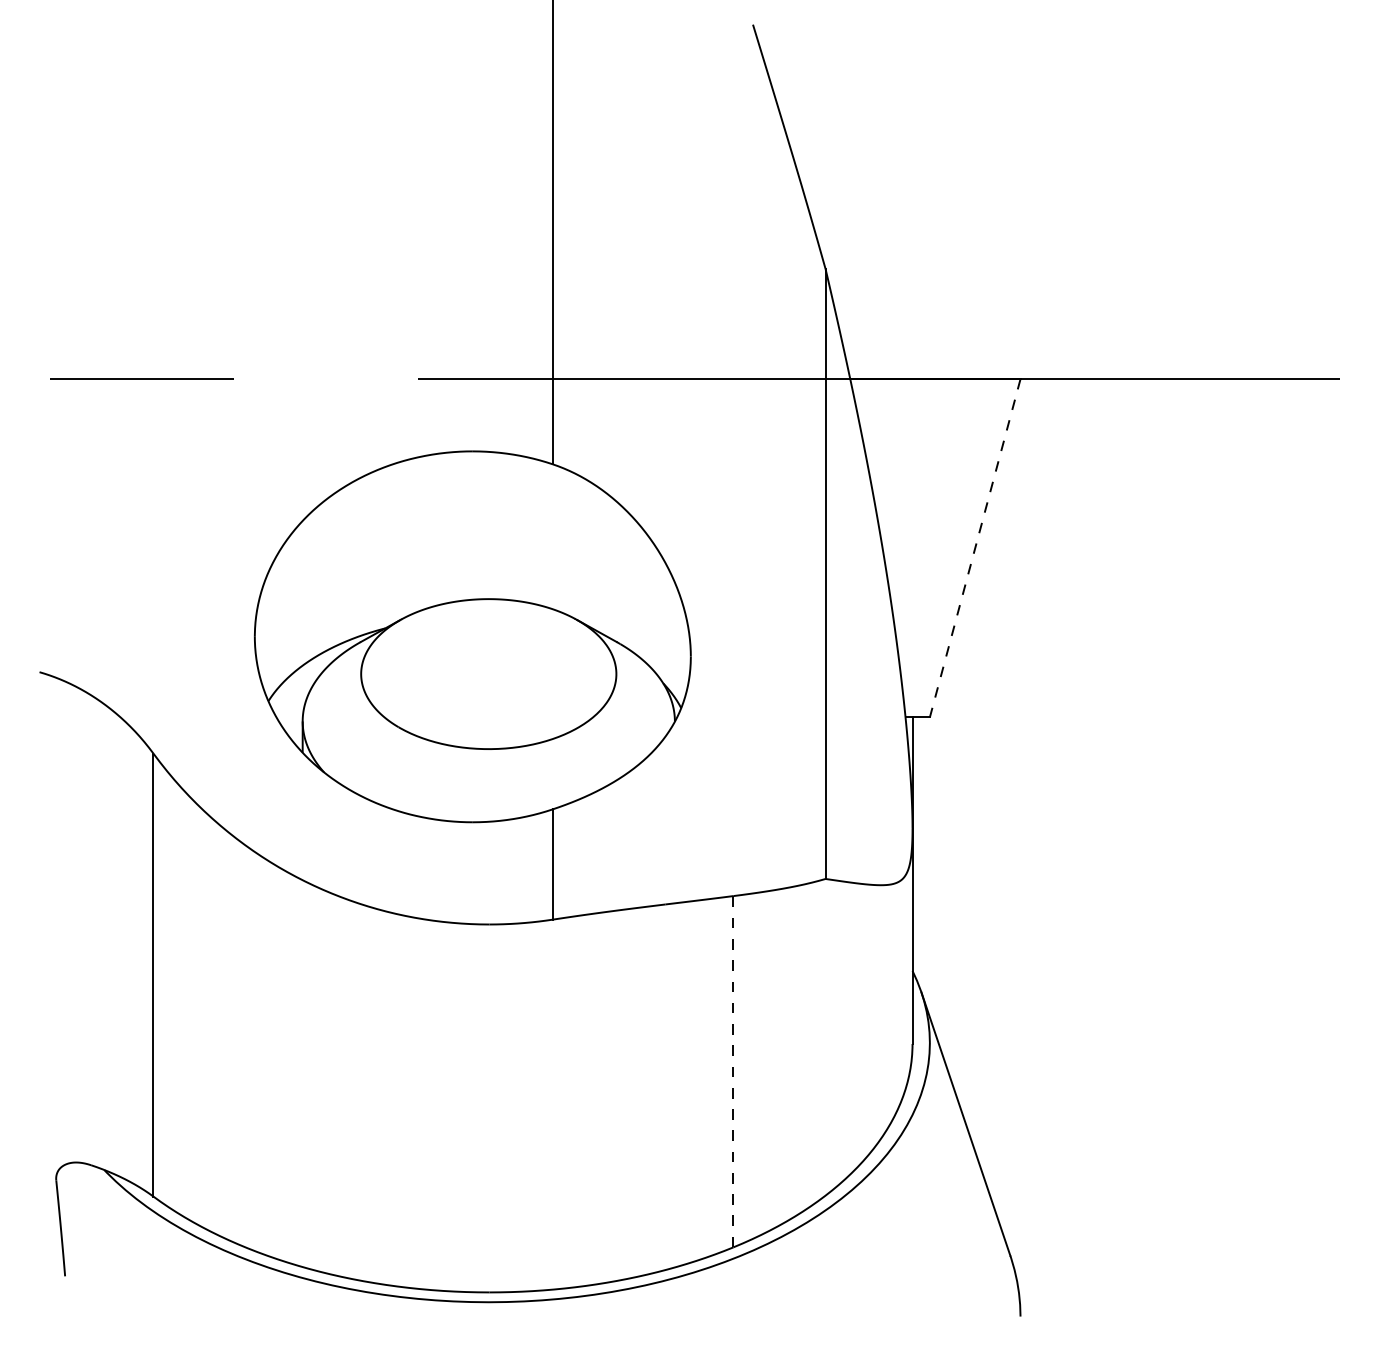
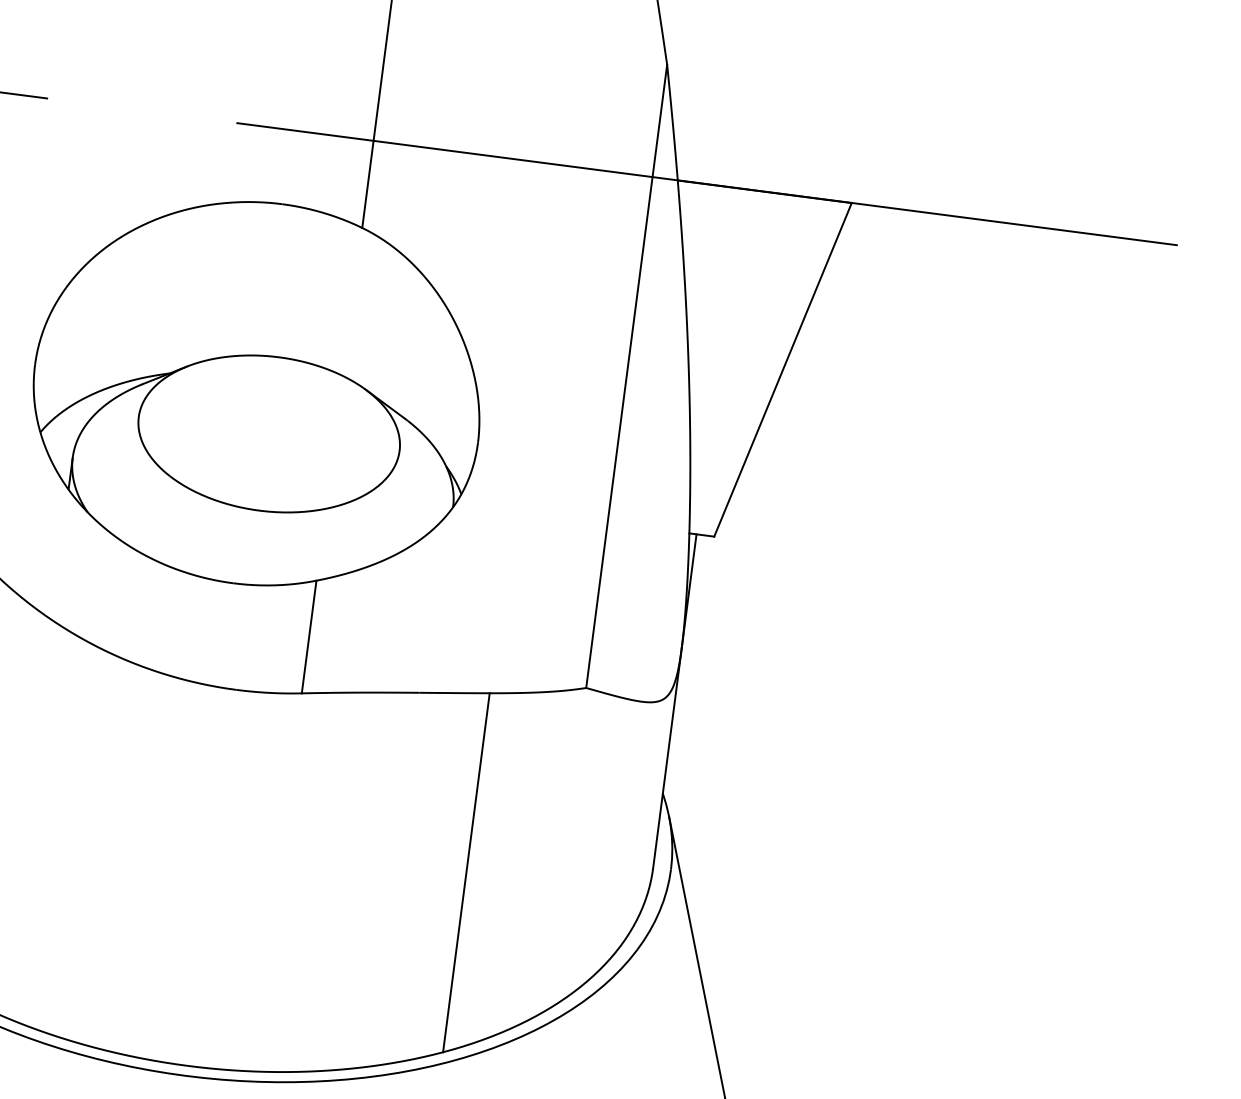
line: (975, 548) -> (783, 370), dashed -> solid
line: (733, 1071) -> (466, 872), dashed -> solid

